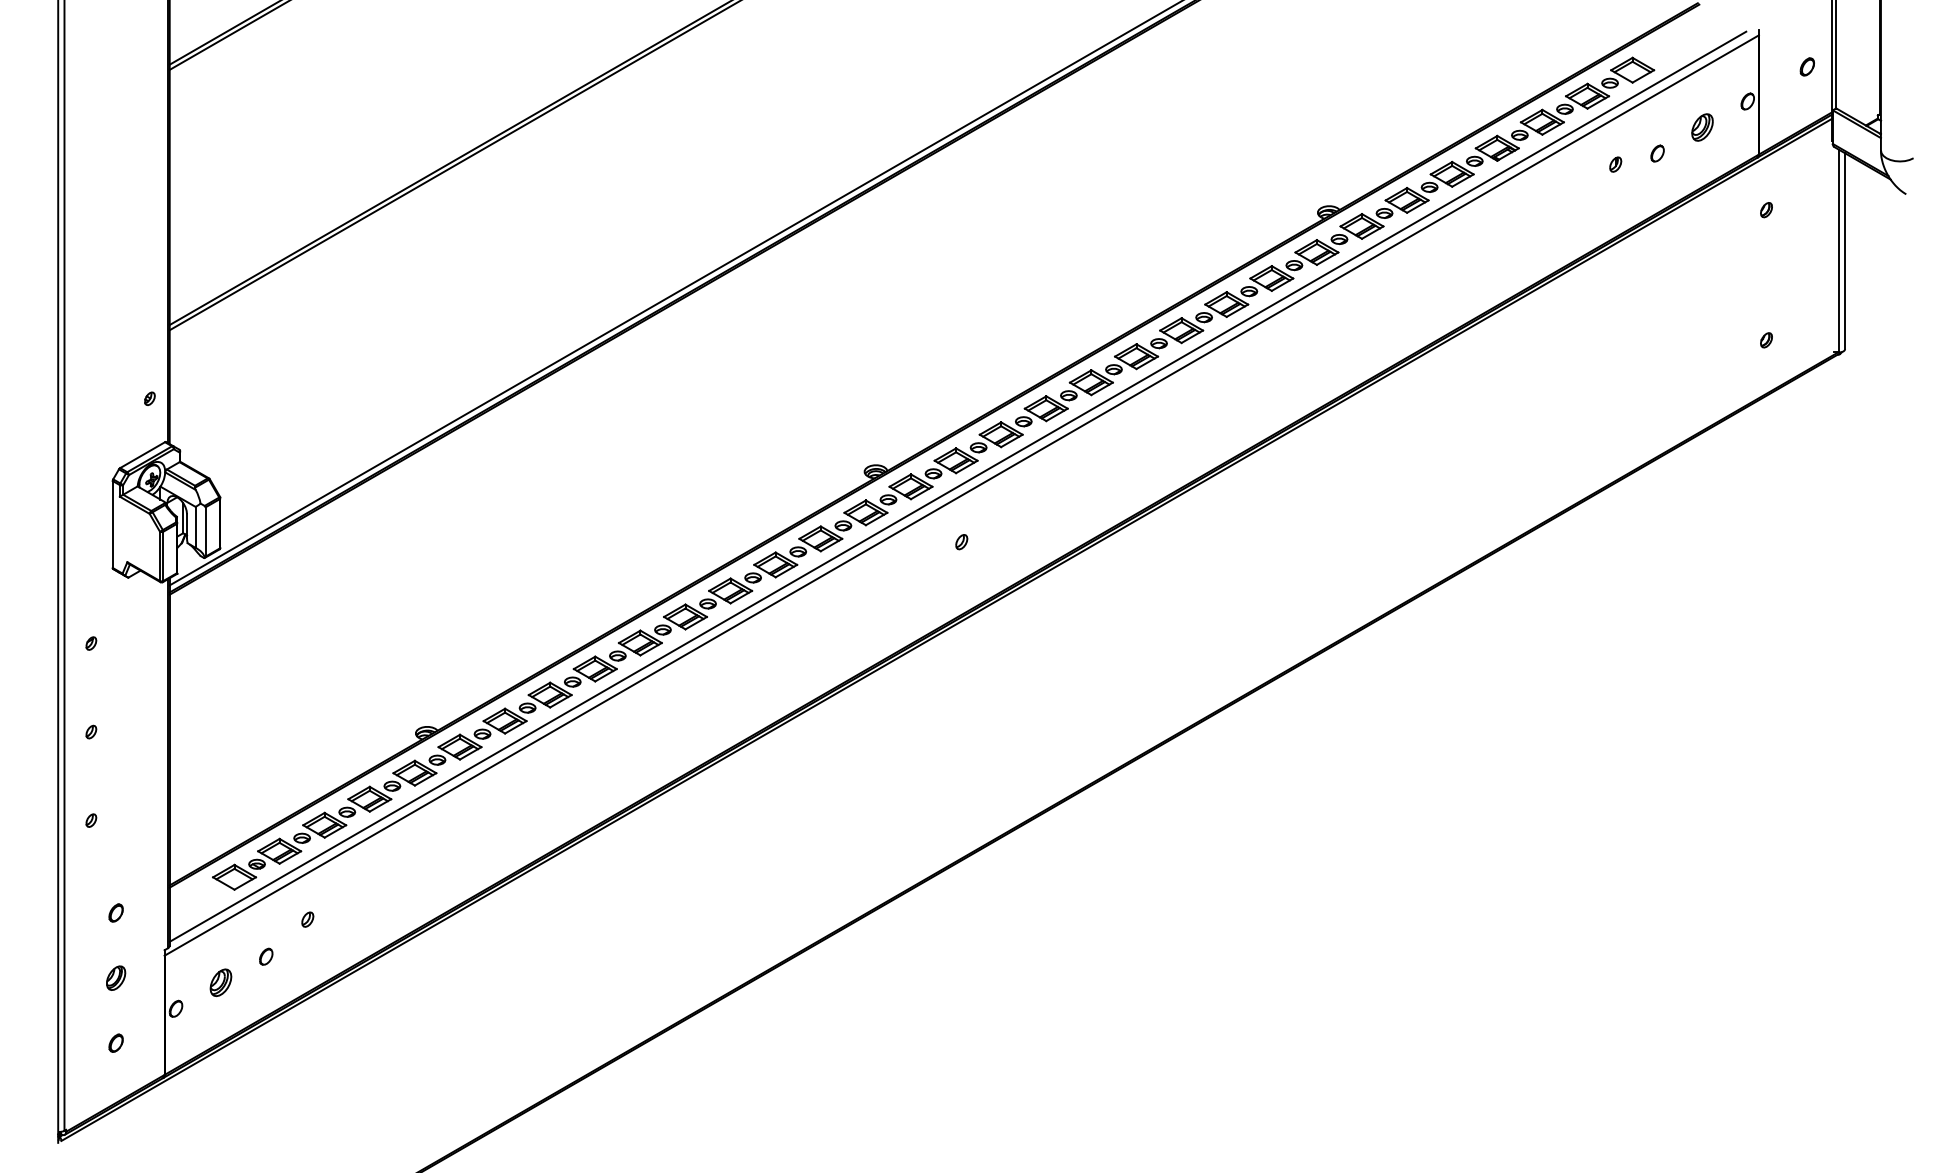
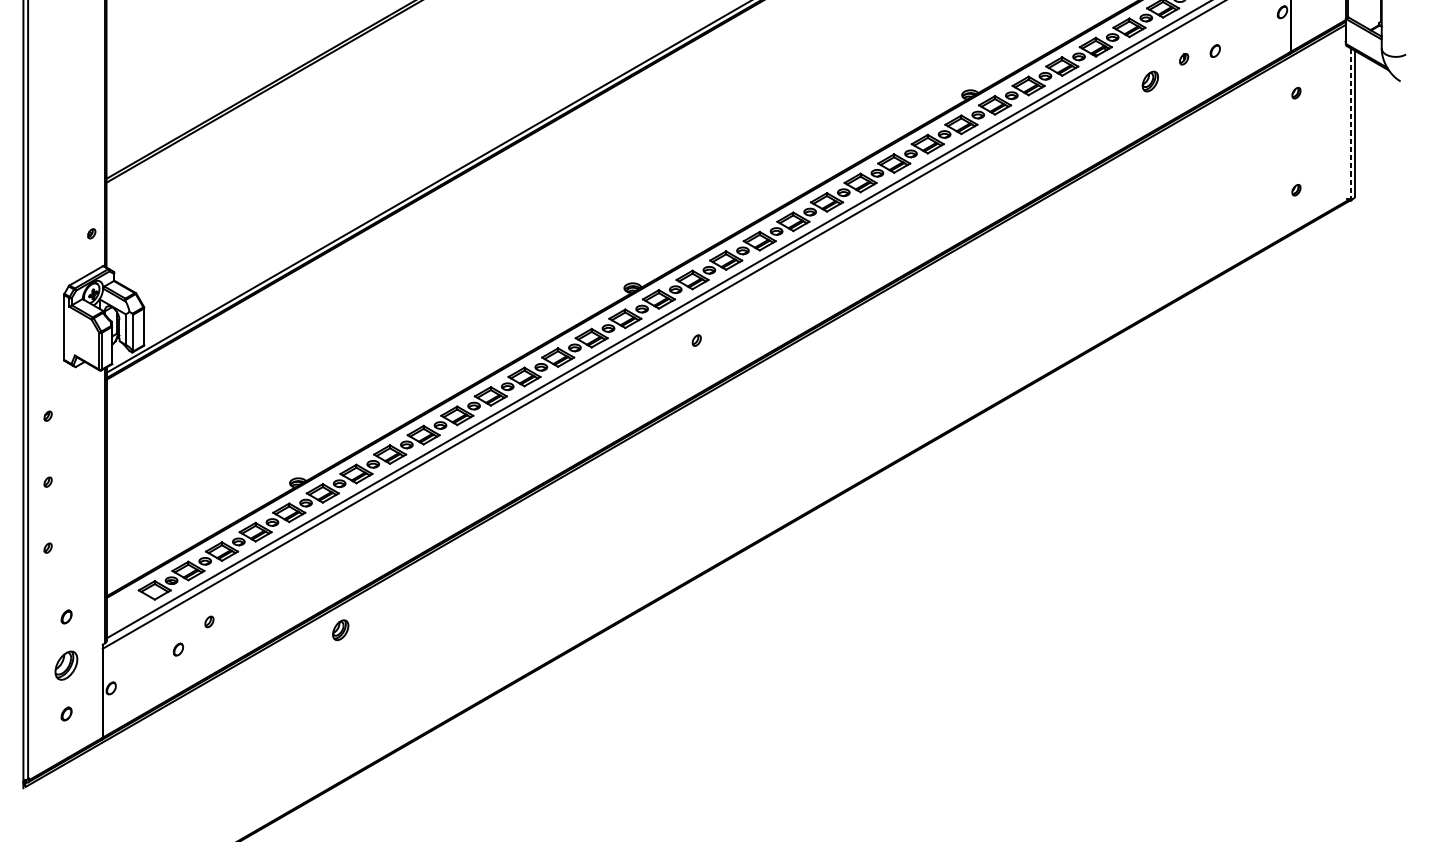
part: (1702, 127) -> (1150, 81), moved
line: (1839, 251) -> (1350, 124), solid -> dashed
part: (116, 977) -> (66, 665), size x1.6
part: (220, 982) -> (340, 630), moved

